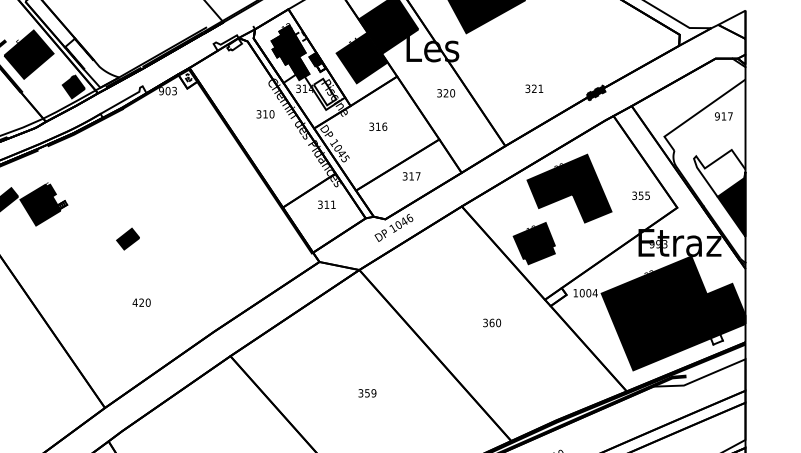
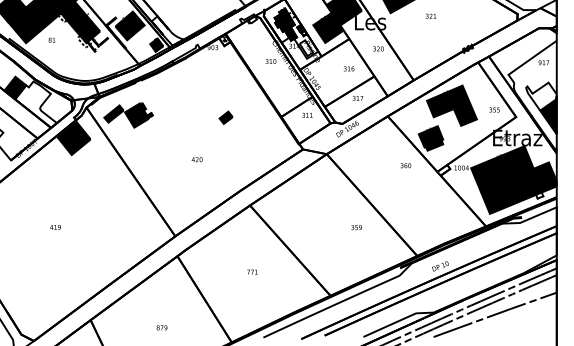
text: (533, 87) -> (430, 15), moved
text: (378, 126) -> (349, 68), moved
part: (127, 238) -> (225, 117), moved
text: (140, 302) -> (196, 159), moved
text: (491, 322) -> (405, 165), moved
text: (367, 393) -> (356, 227), moved

